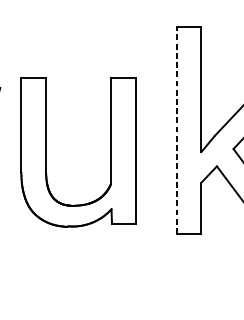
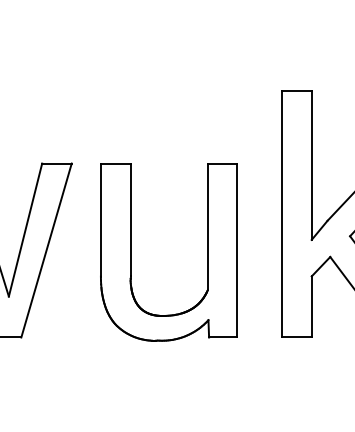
line: (176, 129) -> (282, 213), dashed -> solid
part: (47, 152) -> (131, 252), moved

